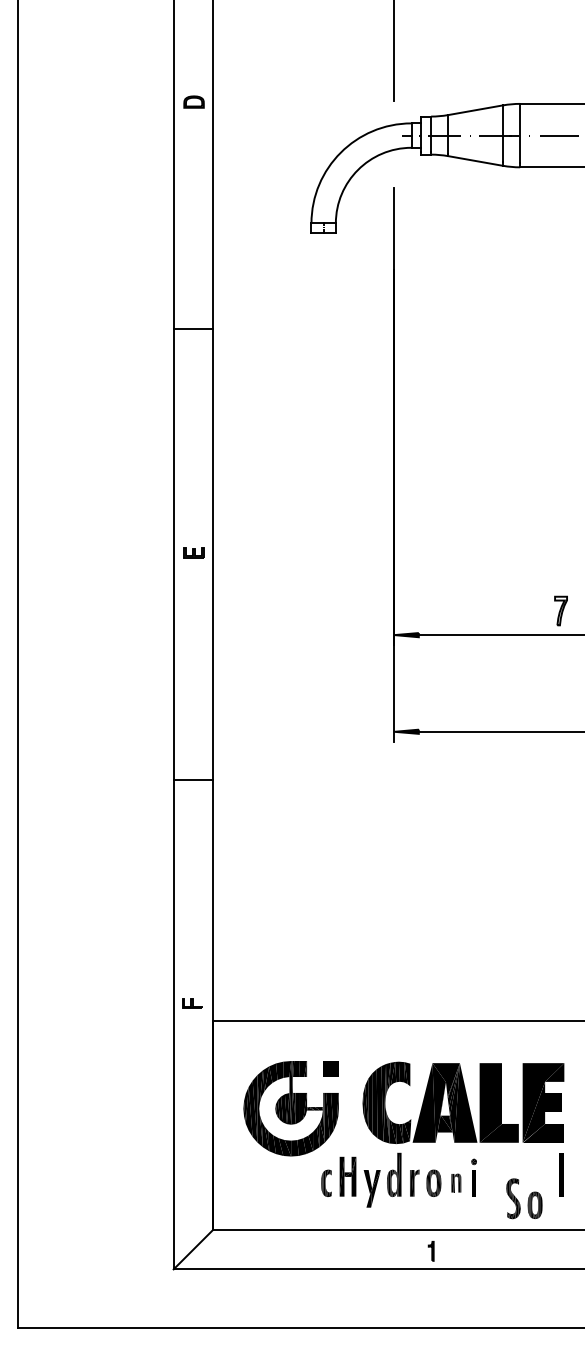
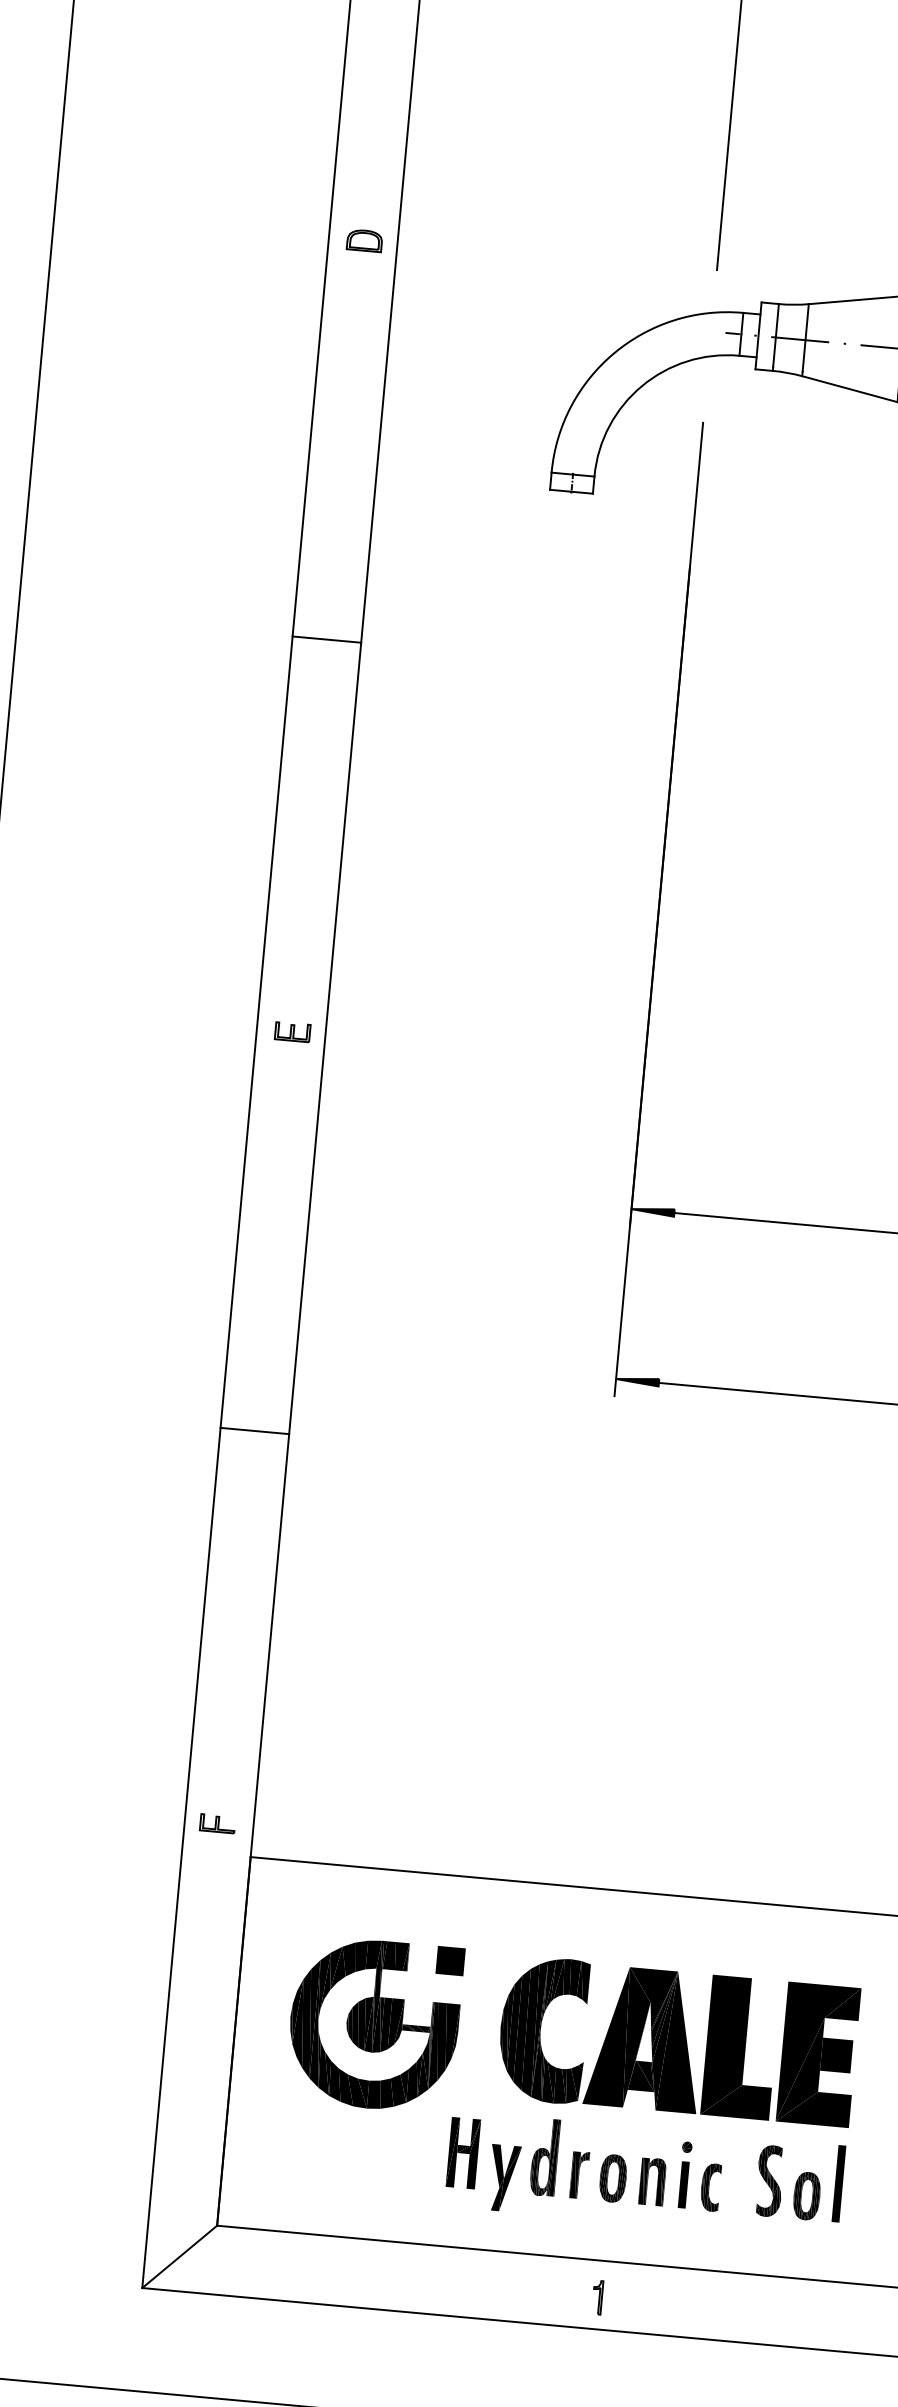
part: (326, 1182) -> (711, 2185), moved
part: (456, 1182) -> (653, 2180), size x1.43
part: (524, 1198) -> (789, 2182), moved

